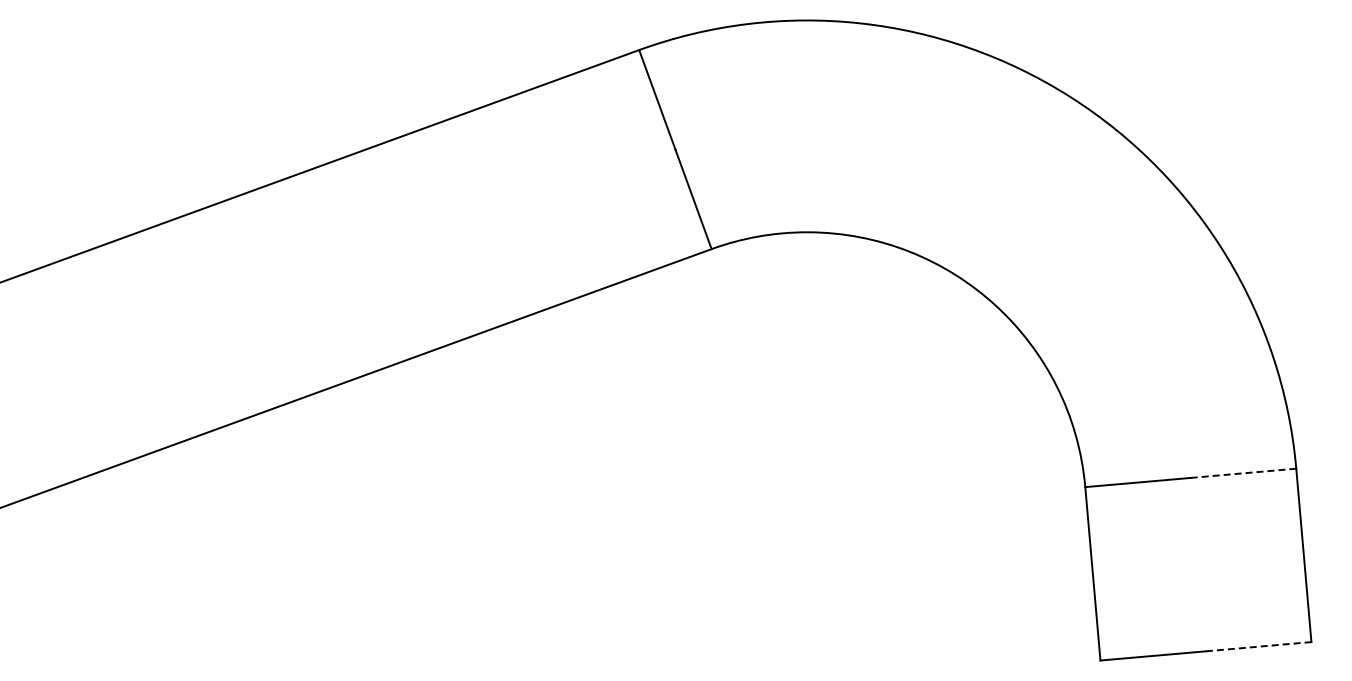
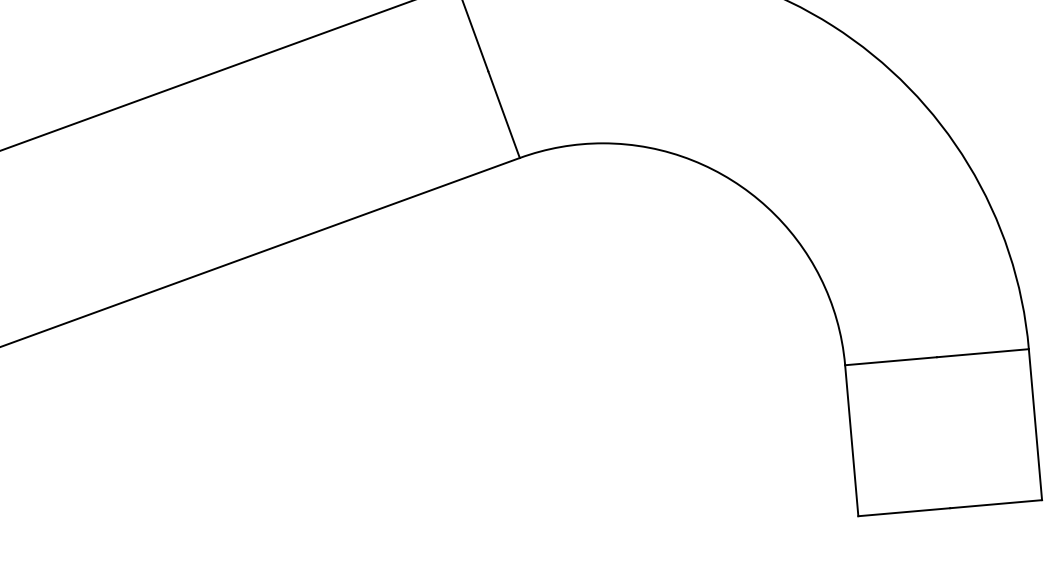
line: (1243, 473) -> (982, 353), dashed -> solid
line: (1258, 646) -> (995, 504), dashed -> solid

